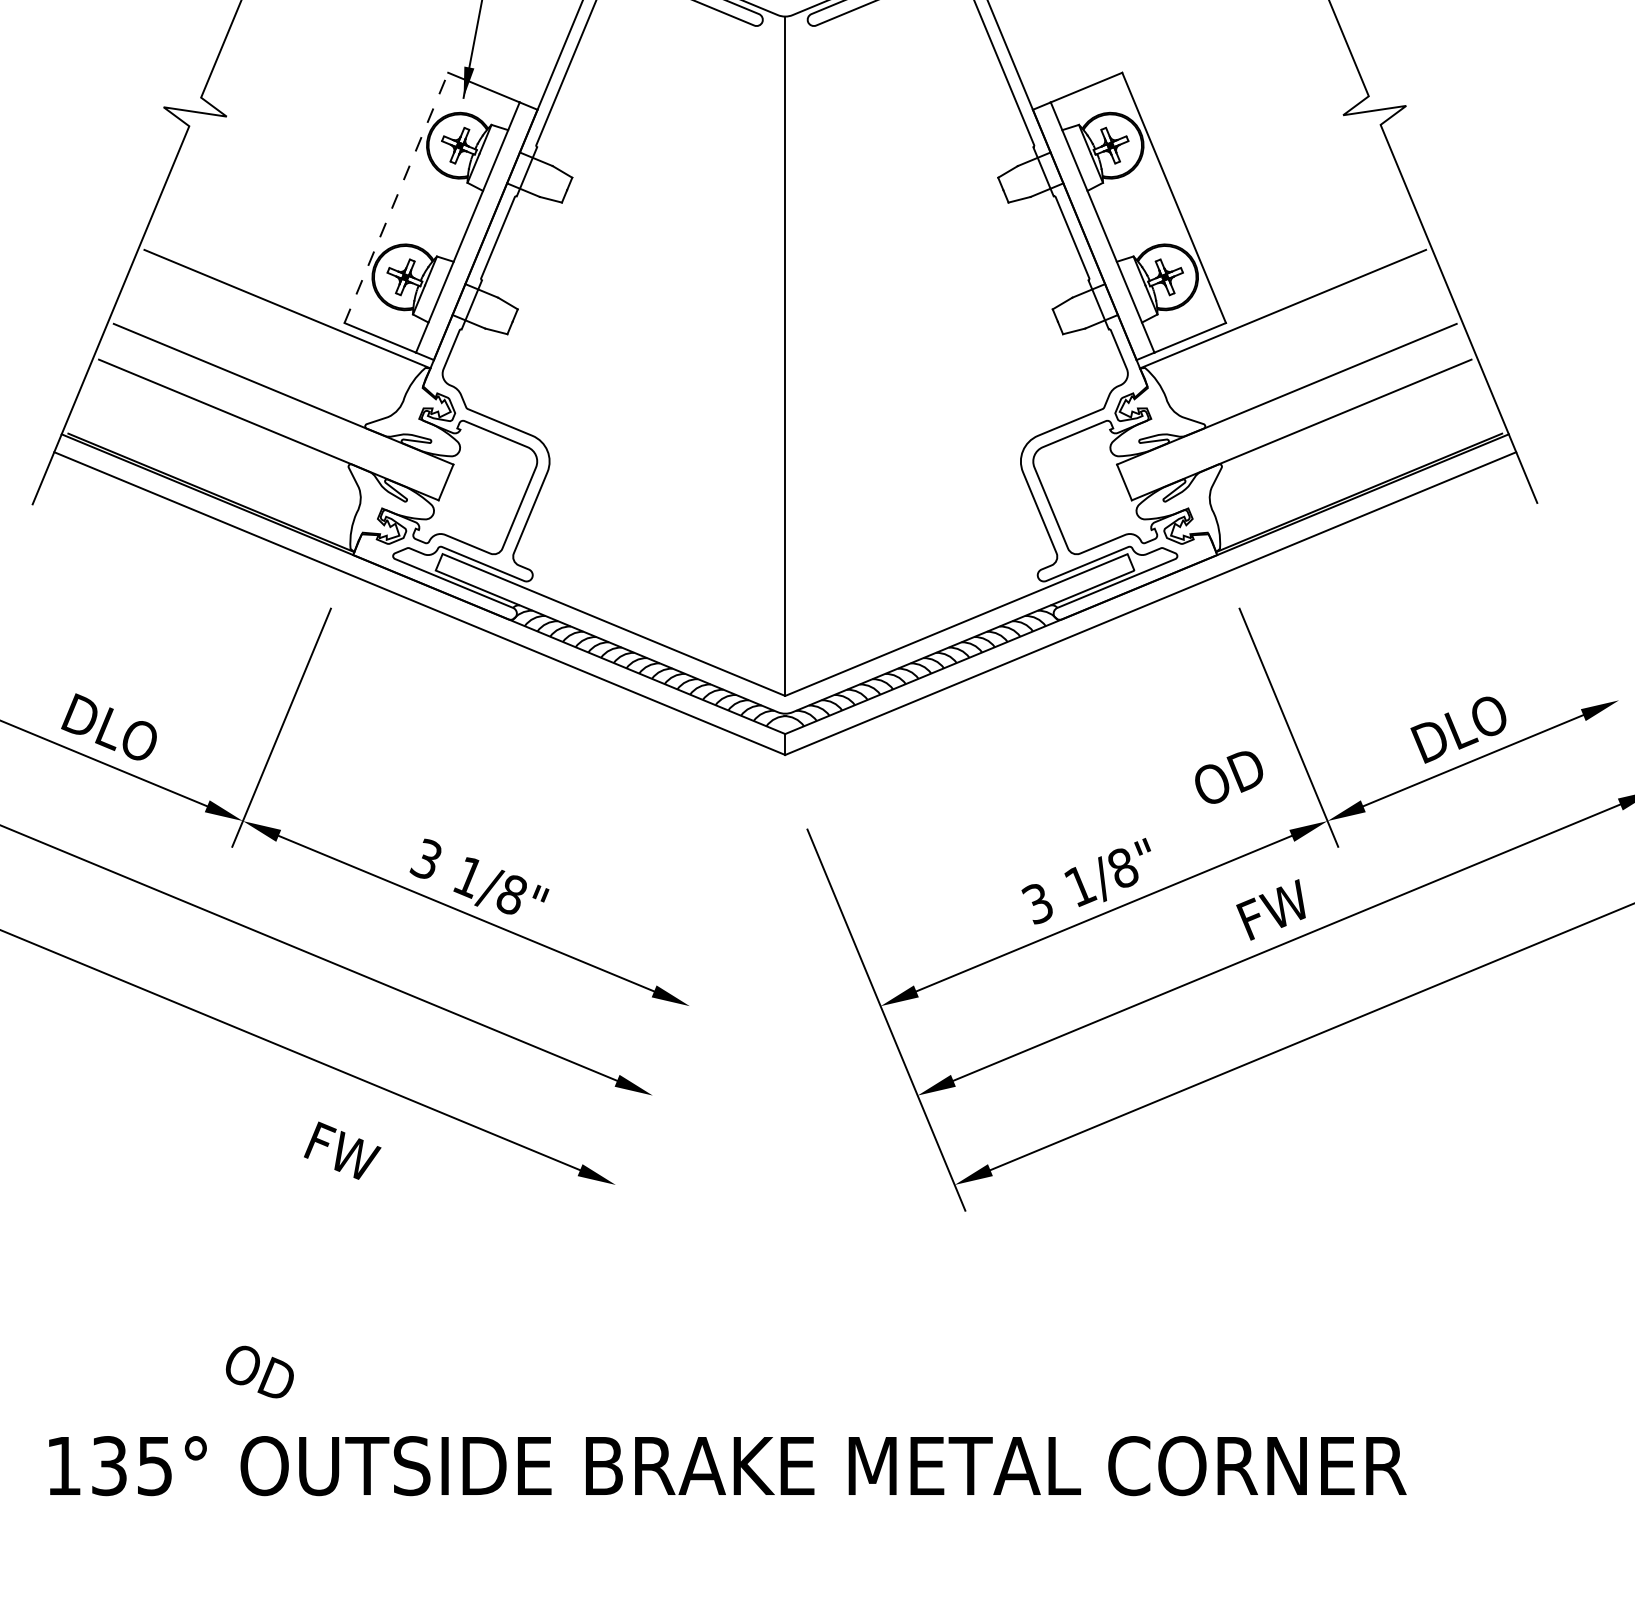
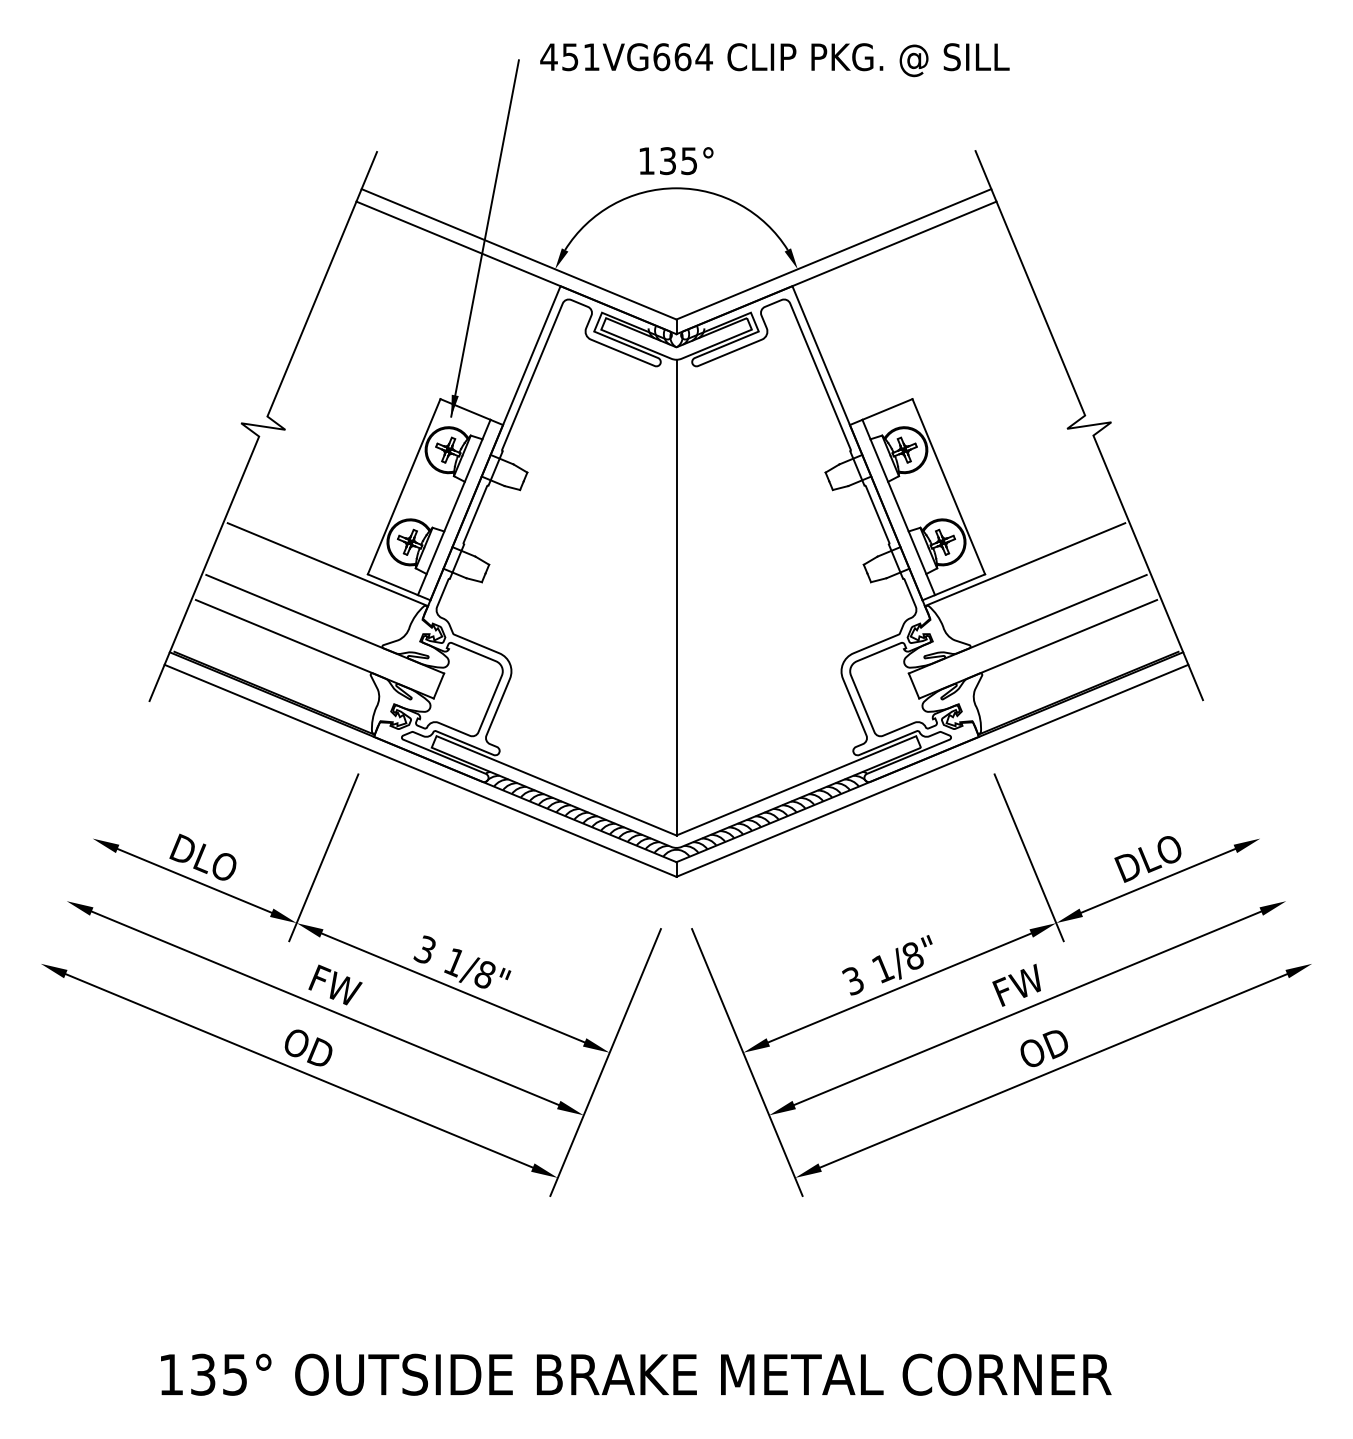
line: (396, 197) -> (404, 486), dashed -> solid
text: (1229, 777) -> (1044, 1048), moved
line: (683, 1020) -> (605, 1062), added
text: (342, 1150) -> (335, 984), moved
text: (259, 1371) -> (308, 1047), moved

